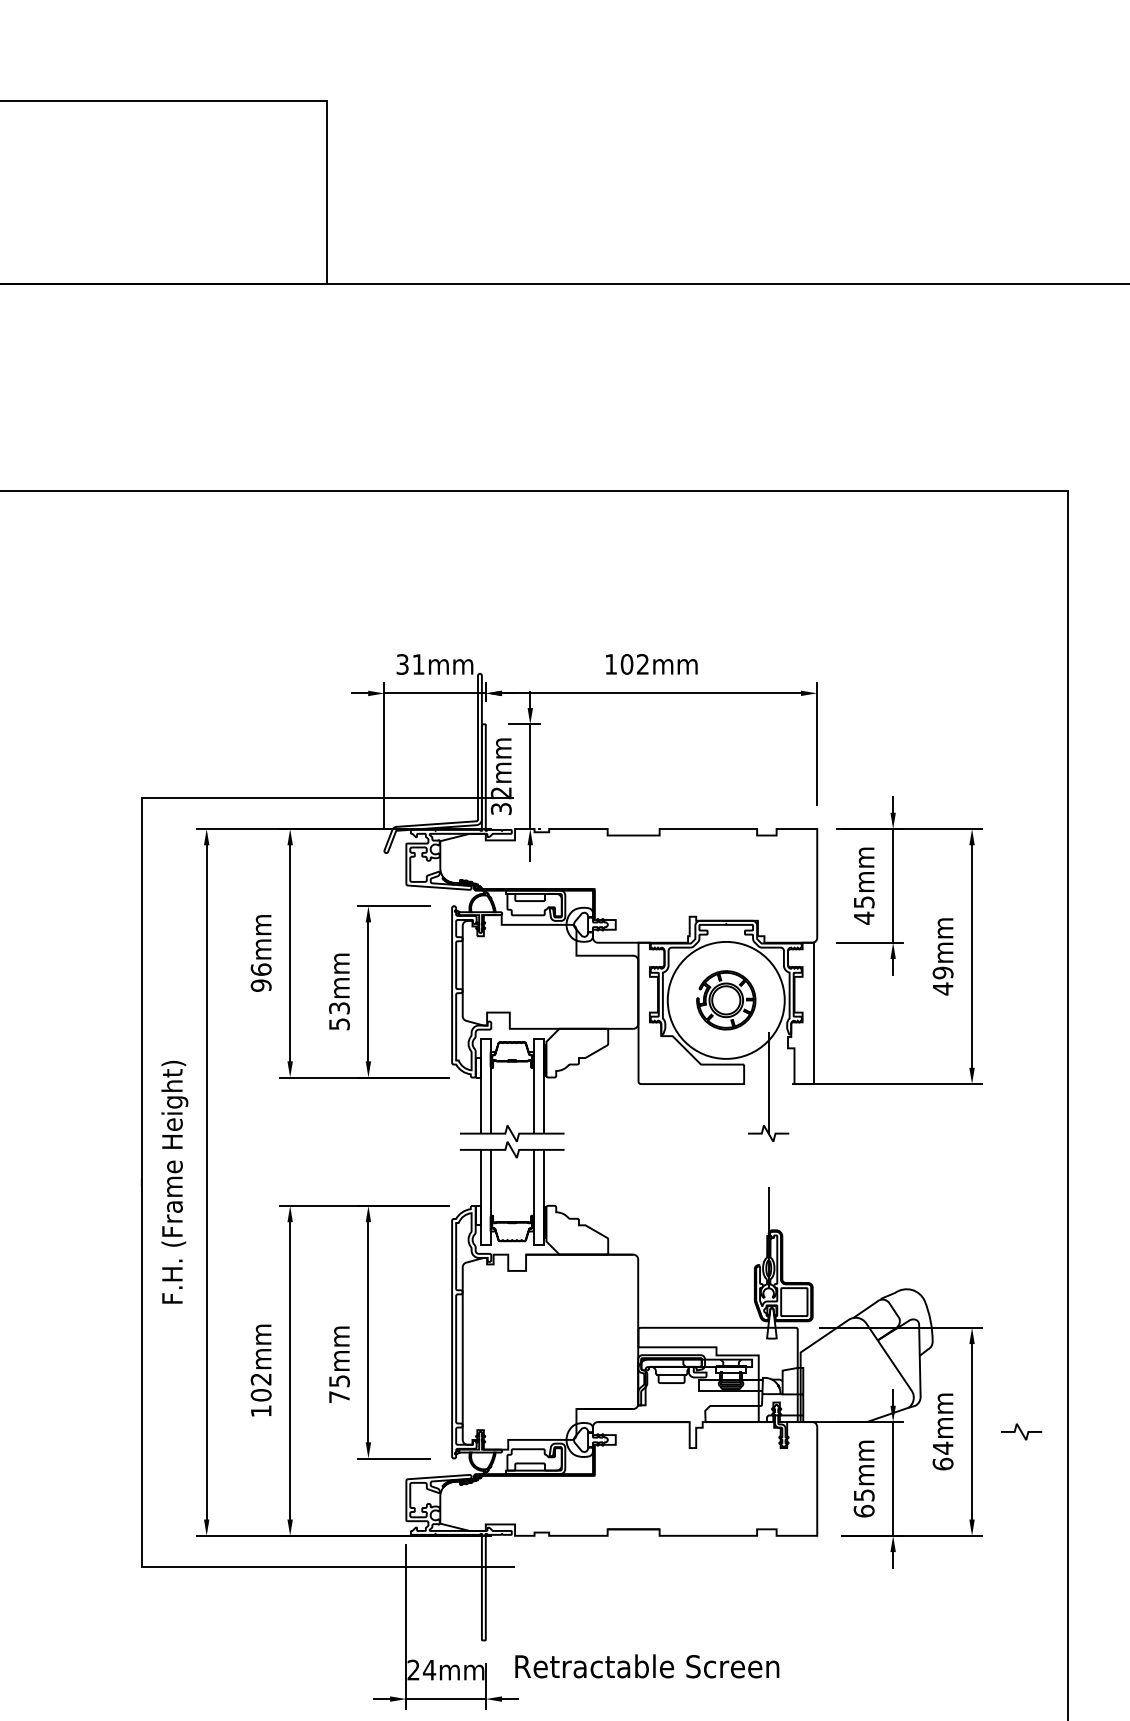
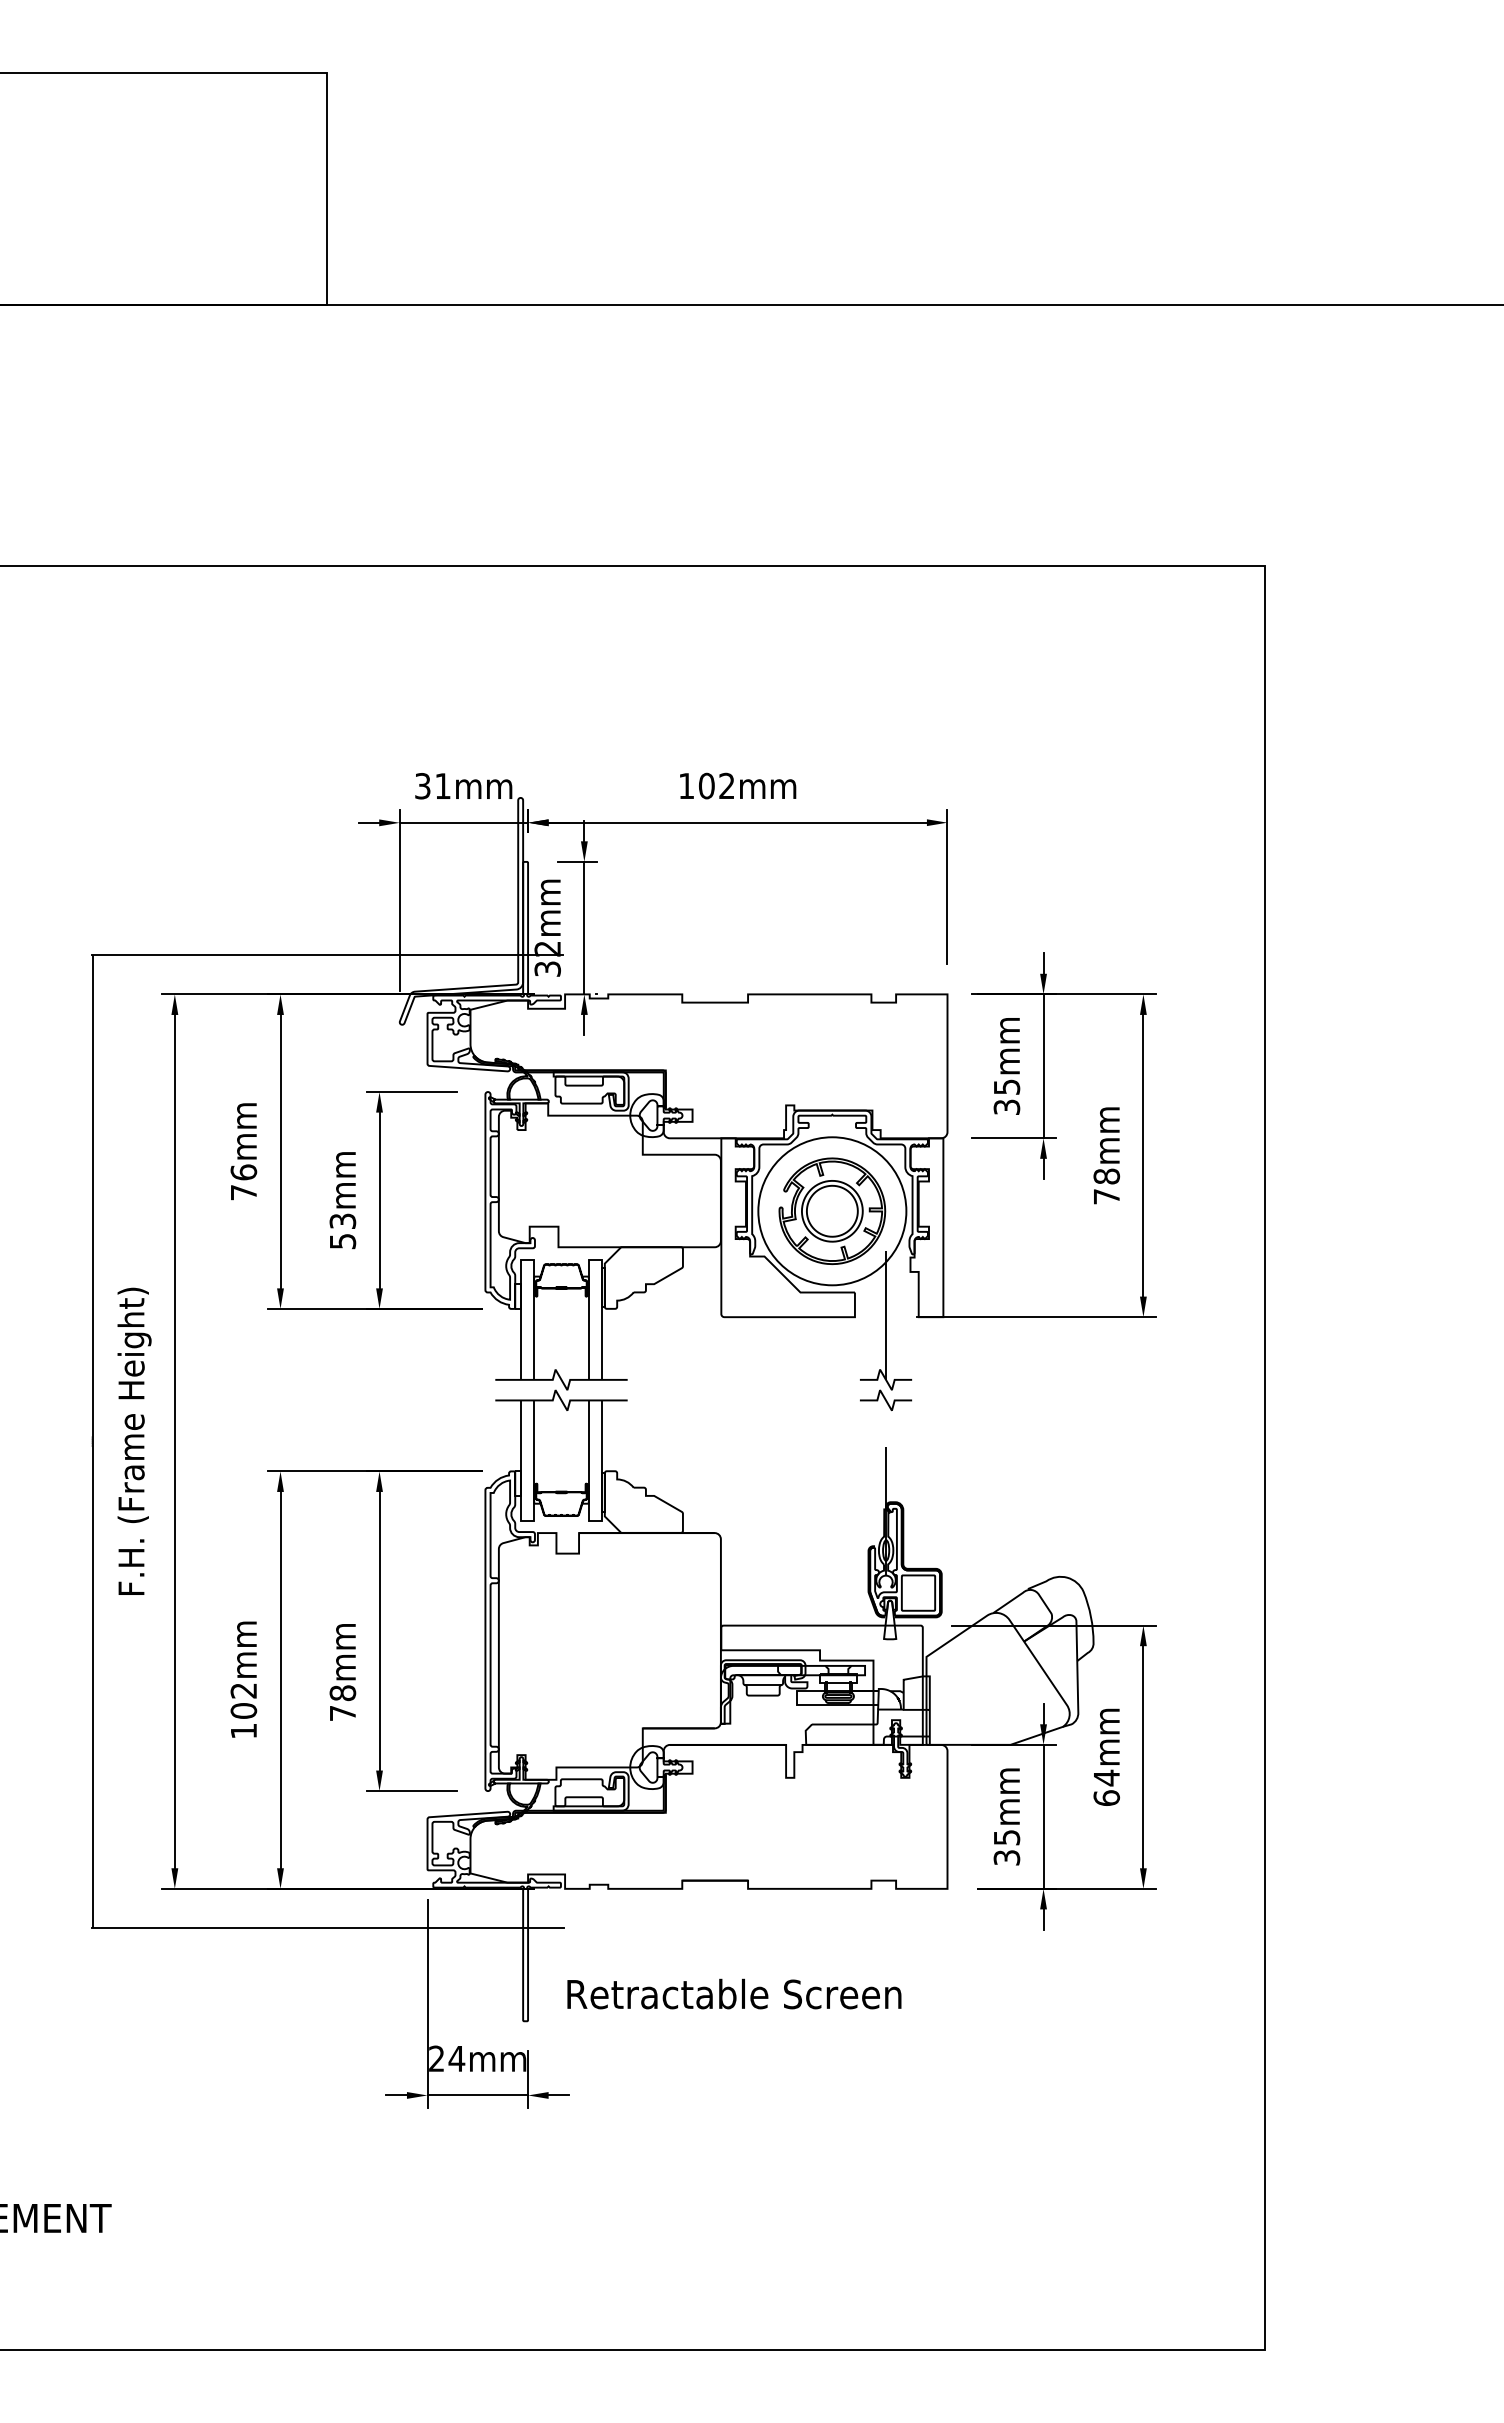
text: (863, 918) -> (1006, 1107), 45mm -> 35mm
text: (942, 980) -> (1106, 1186), 49mm -> 78mm
text: (260, 985) -> (243, 1192), 96mm -> 76mm
part: (726, 999) -> (832, 1210), size x1.43
text: (339, 1381) -> (342, 1693), 75mm -> 78mm
curve: (1021, 1432) -> (886, 1400), moved
text: (863, 1511) -> (1006, 1857), 65mm -> 35mm
text: (647, 1665) -> (734, 1993), moved

